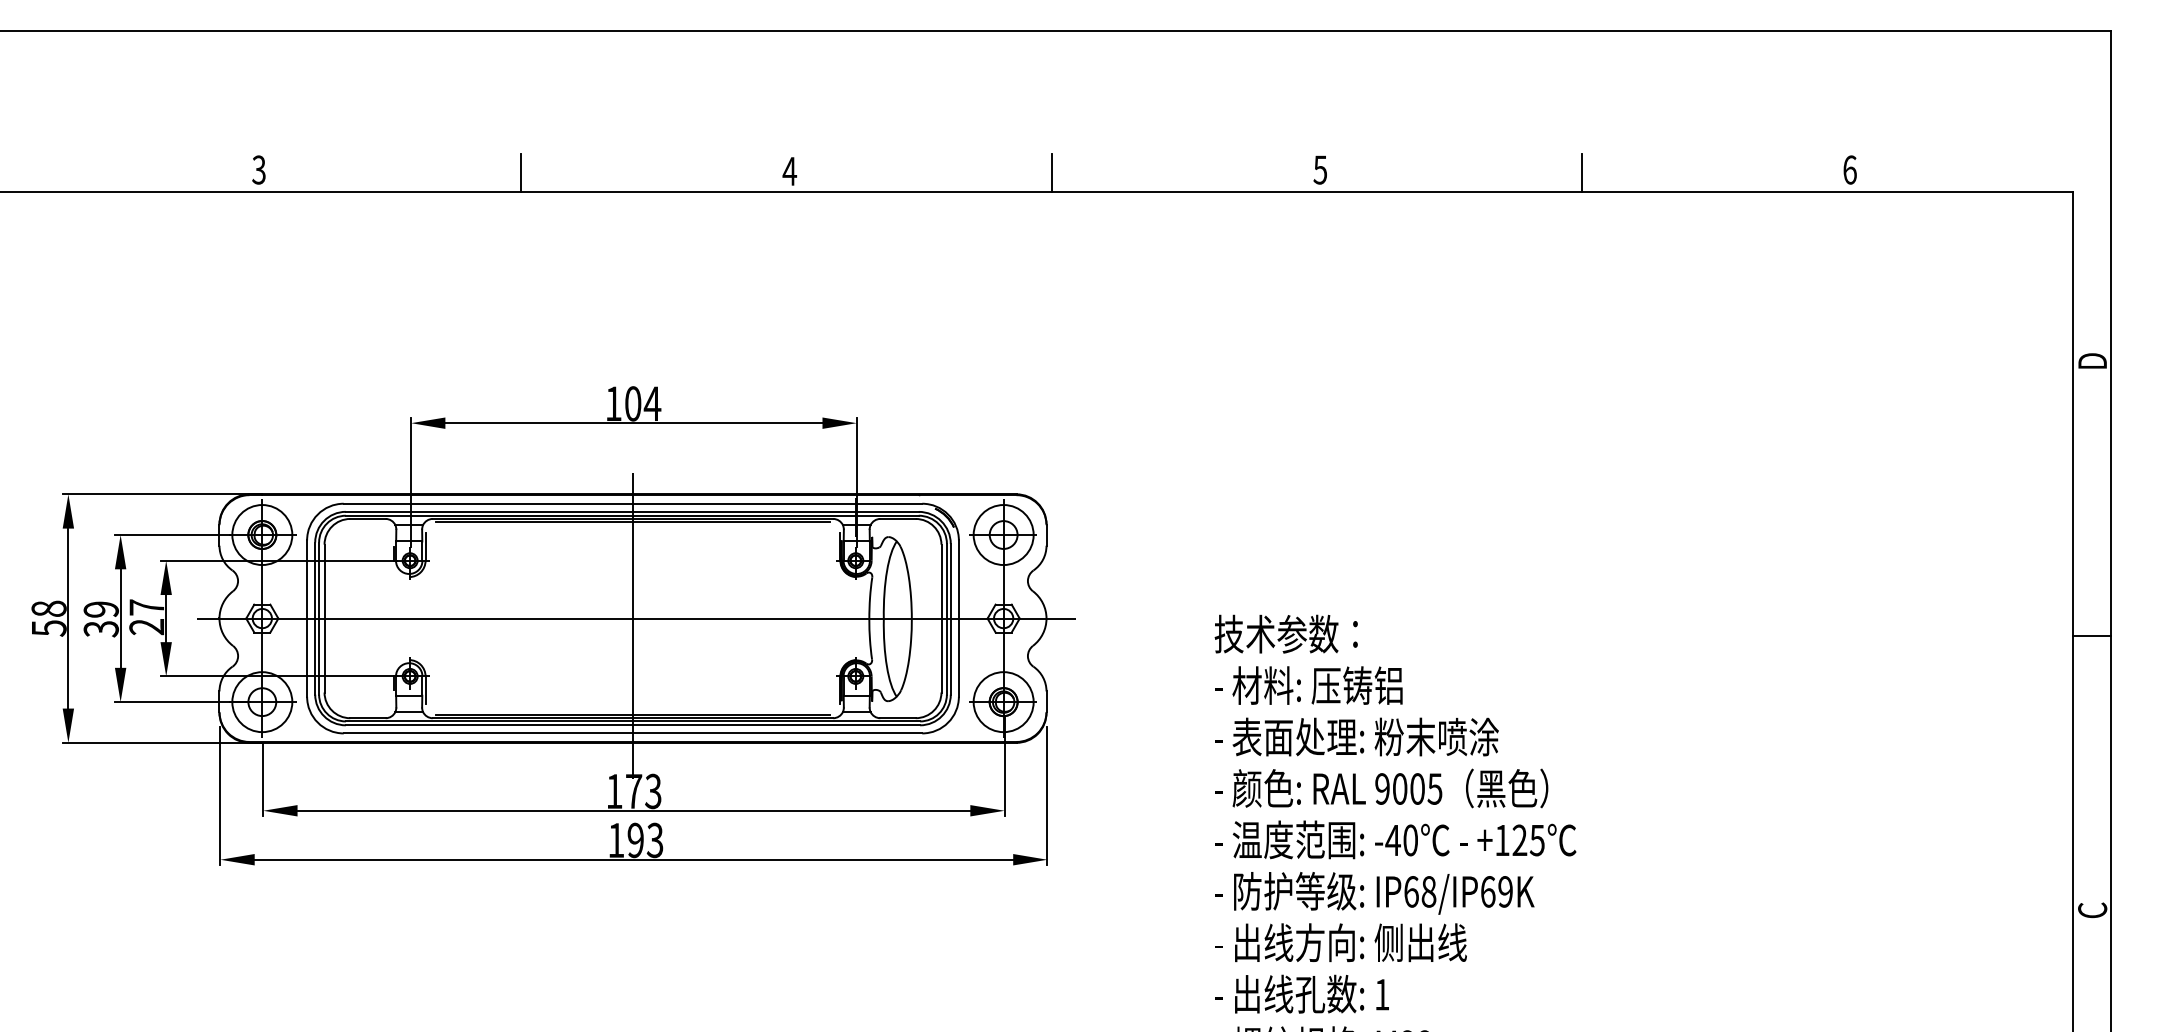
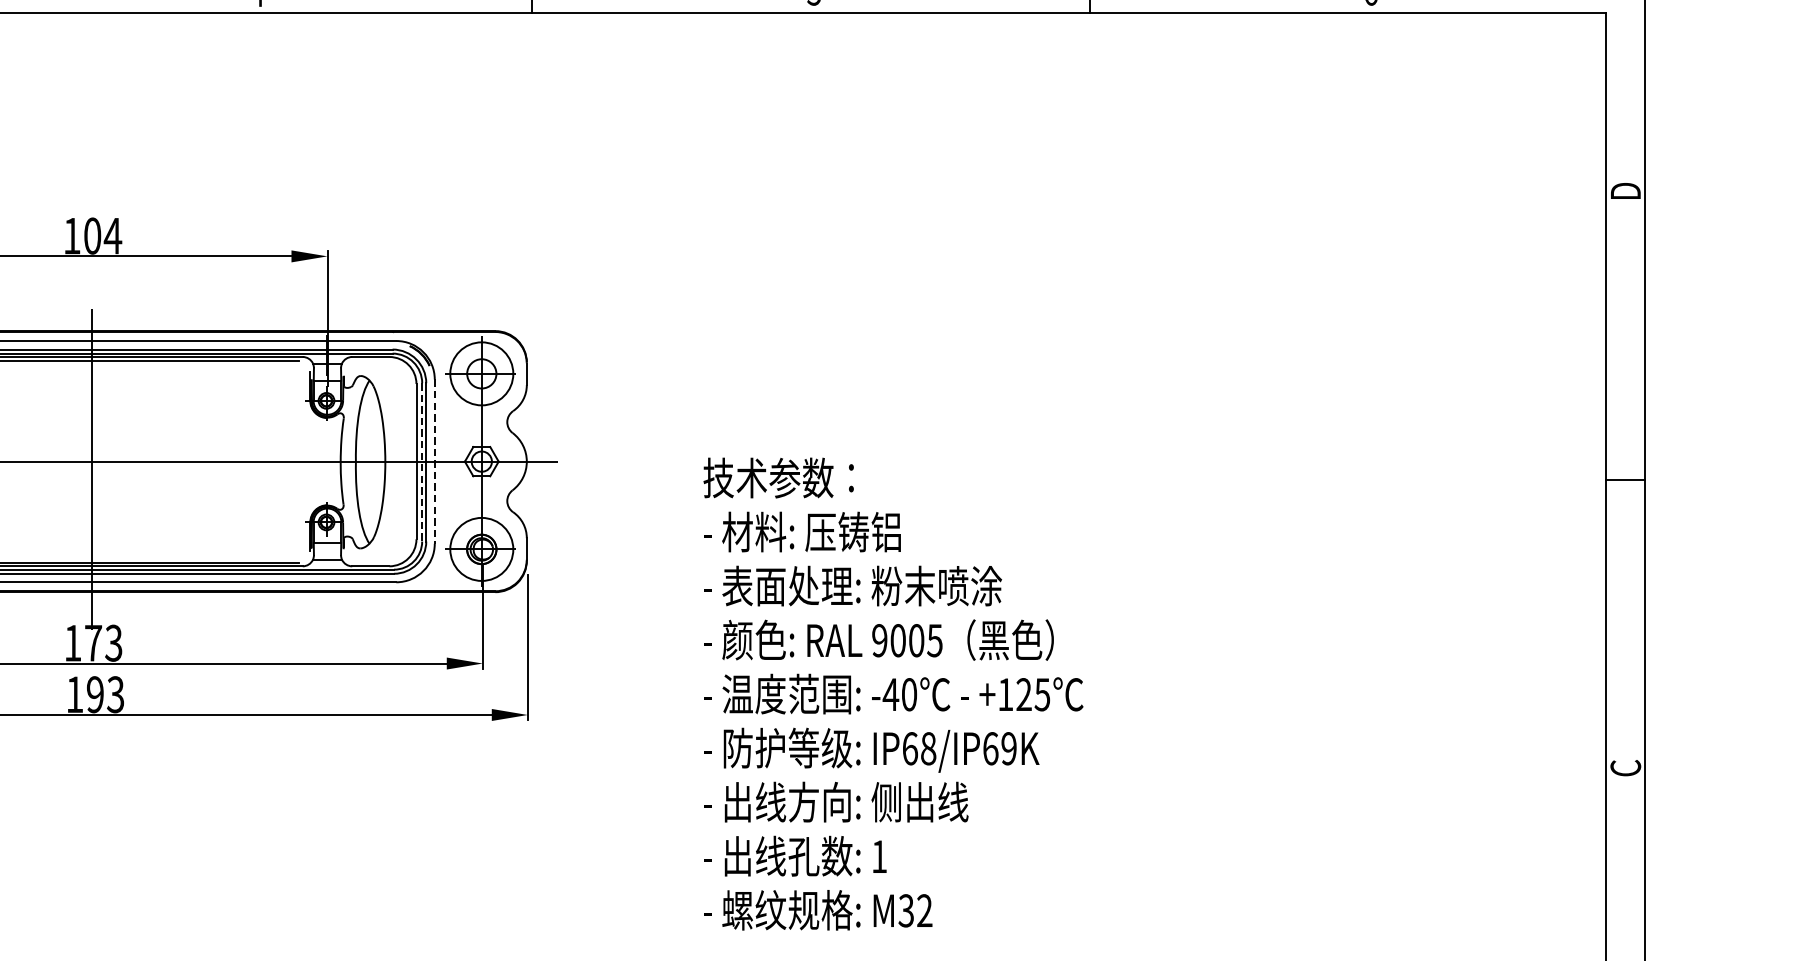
line: (946, 619) -> (421, 462), solid -> dashed
line: (958, 619) -> (434, 462), solid -> dashed

